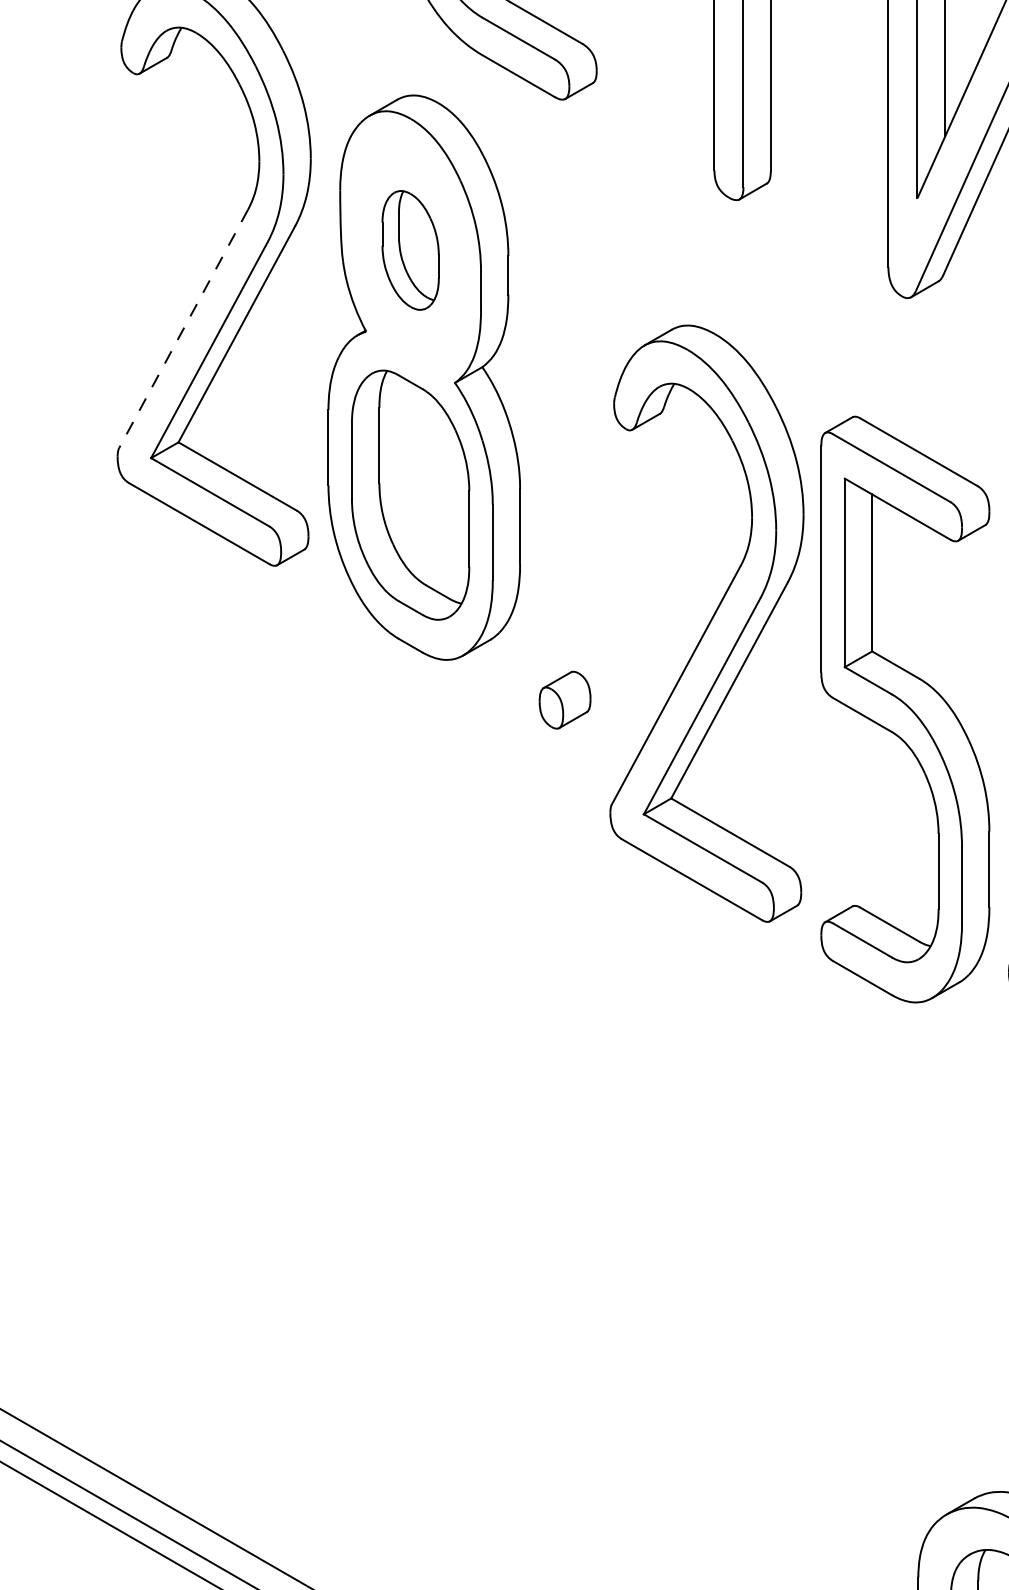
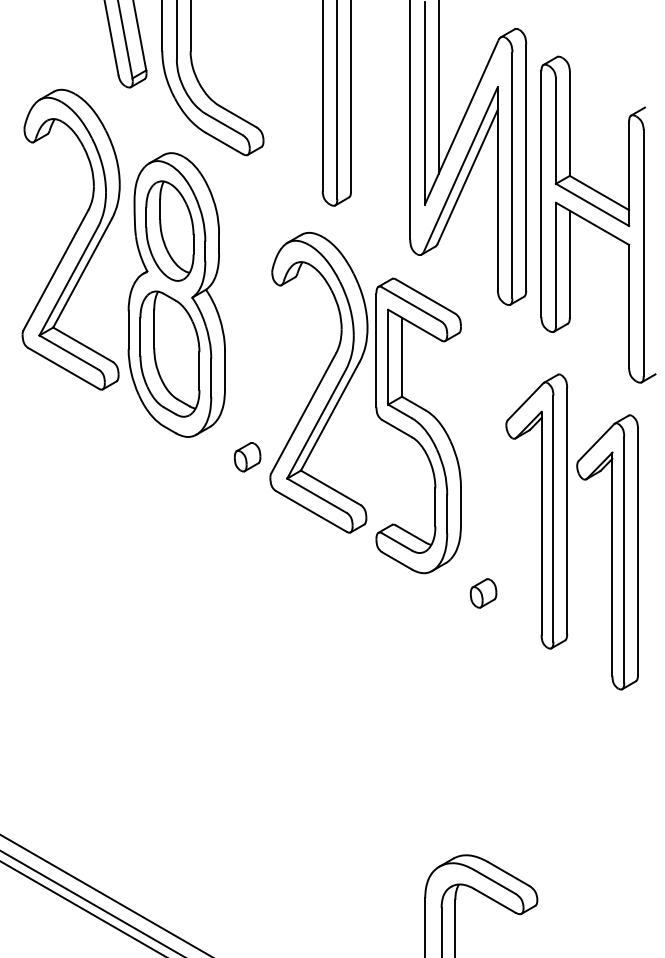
part: (409, 249) -> (169, 230), size x1.67
line: (182, 328) -> (55, 270), dashed -> solid
part: (819, 664) -> (375, 403), moved

